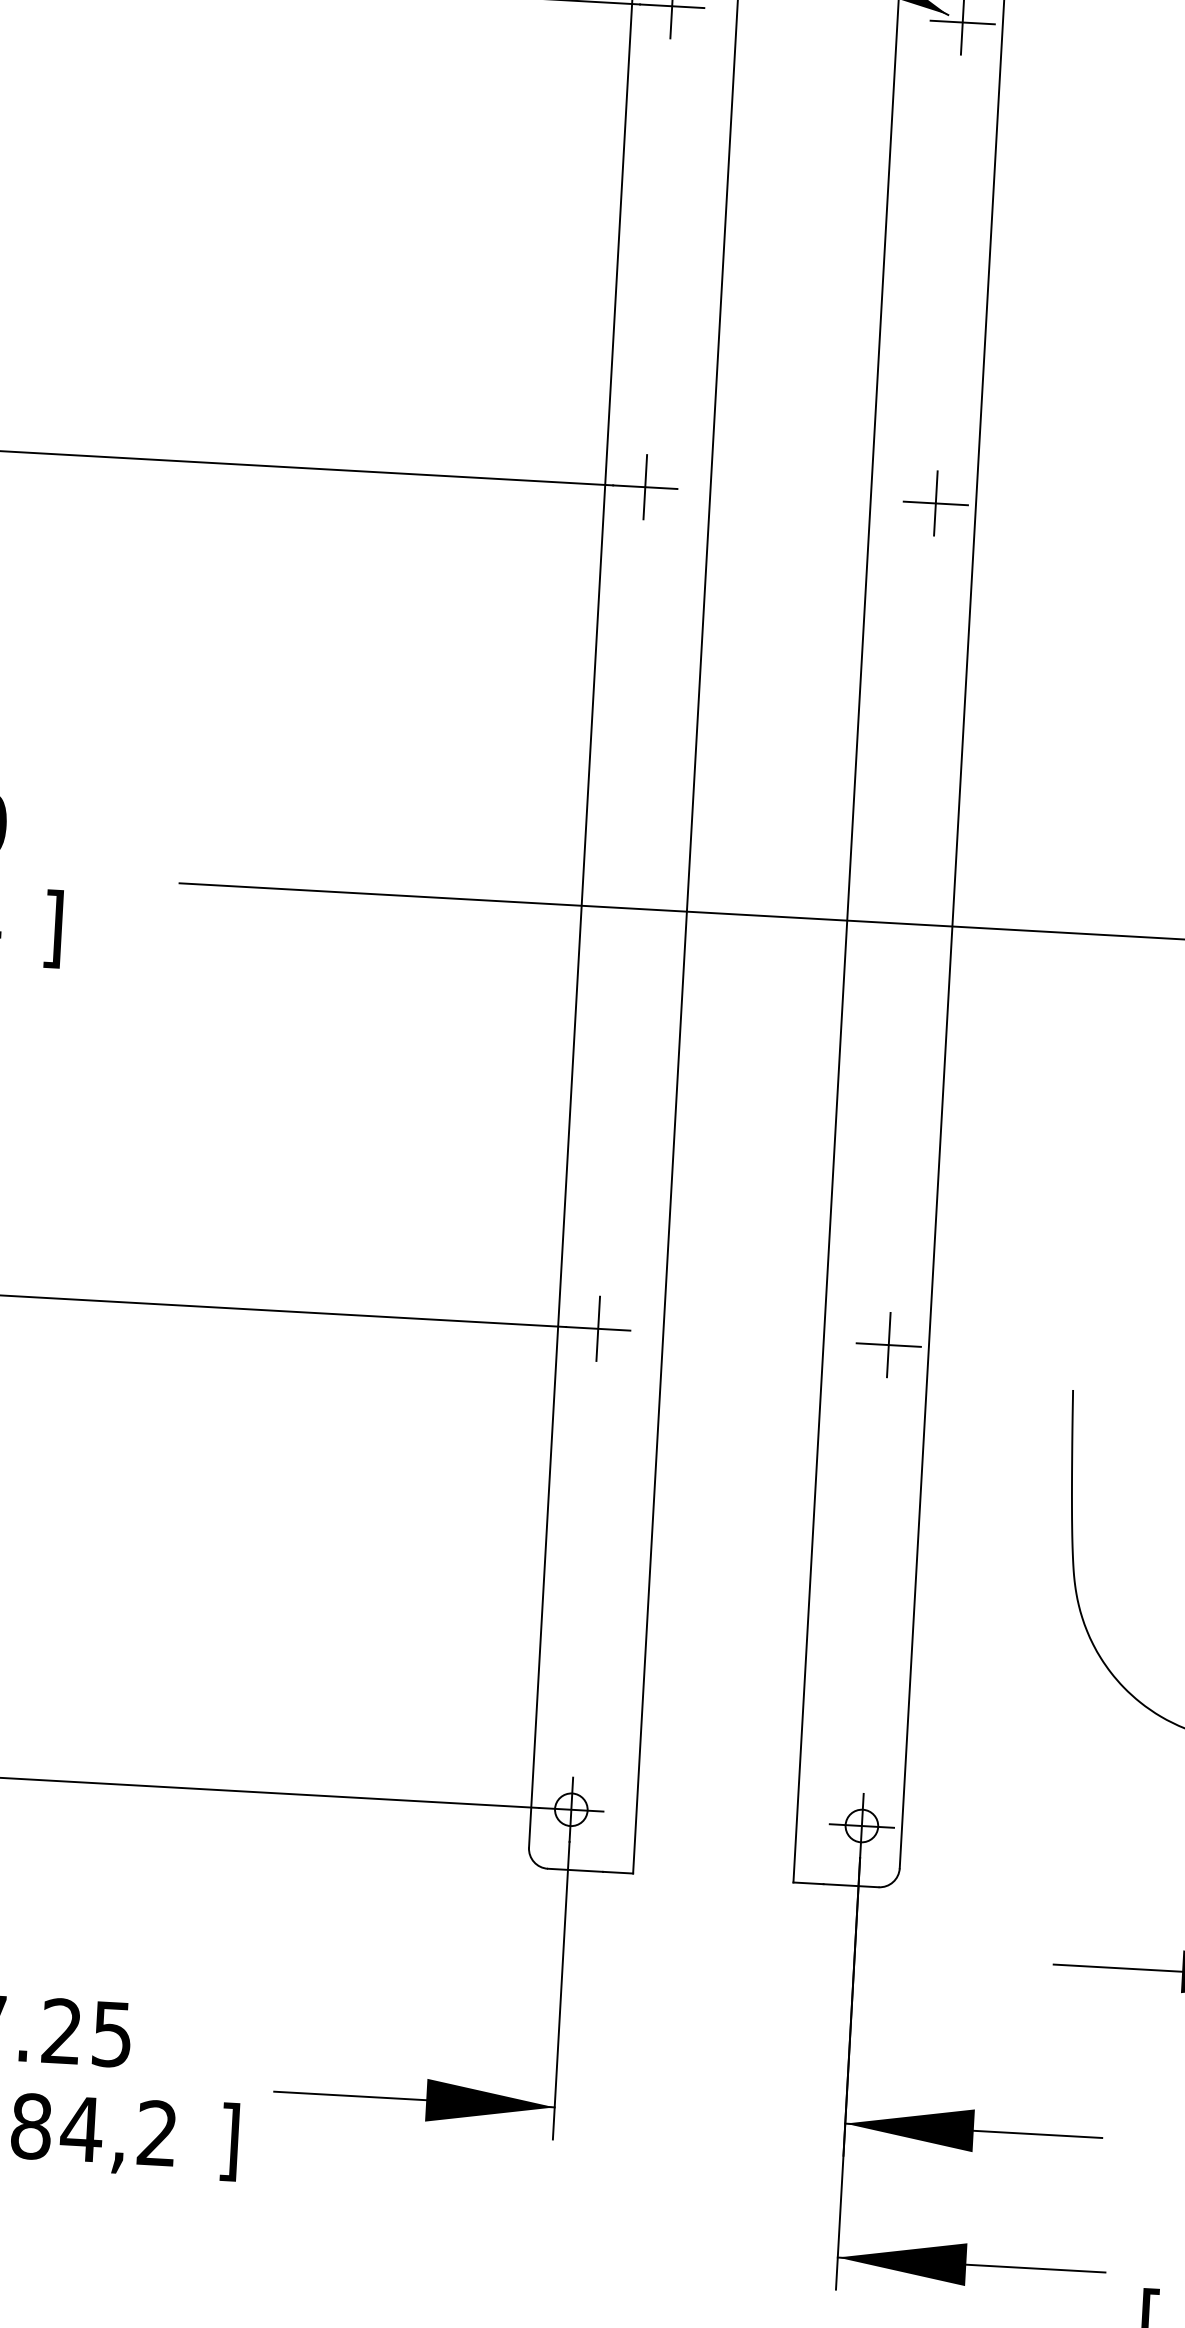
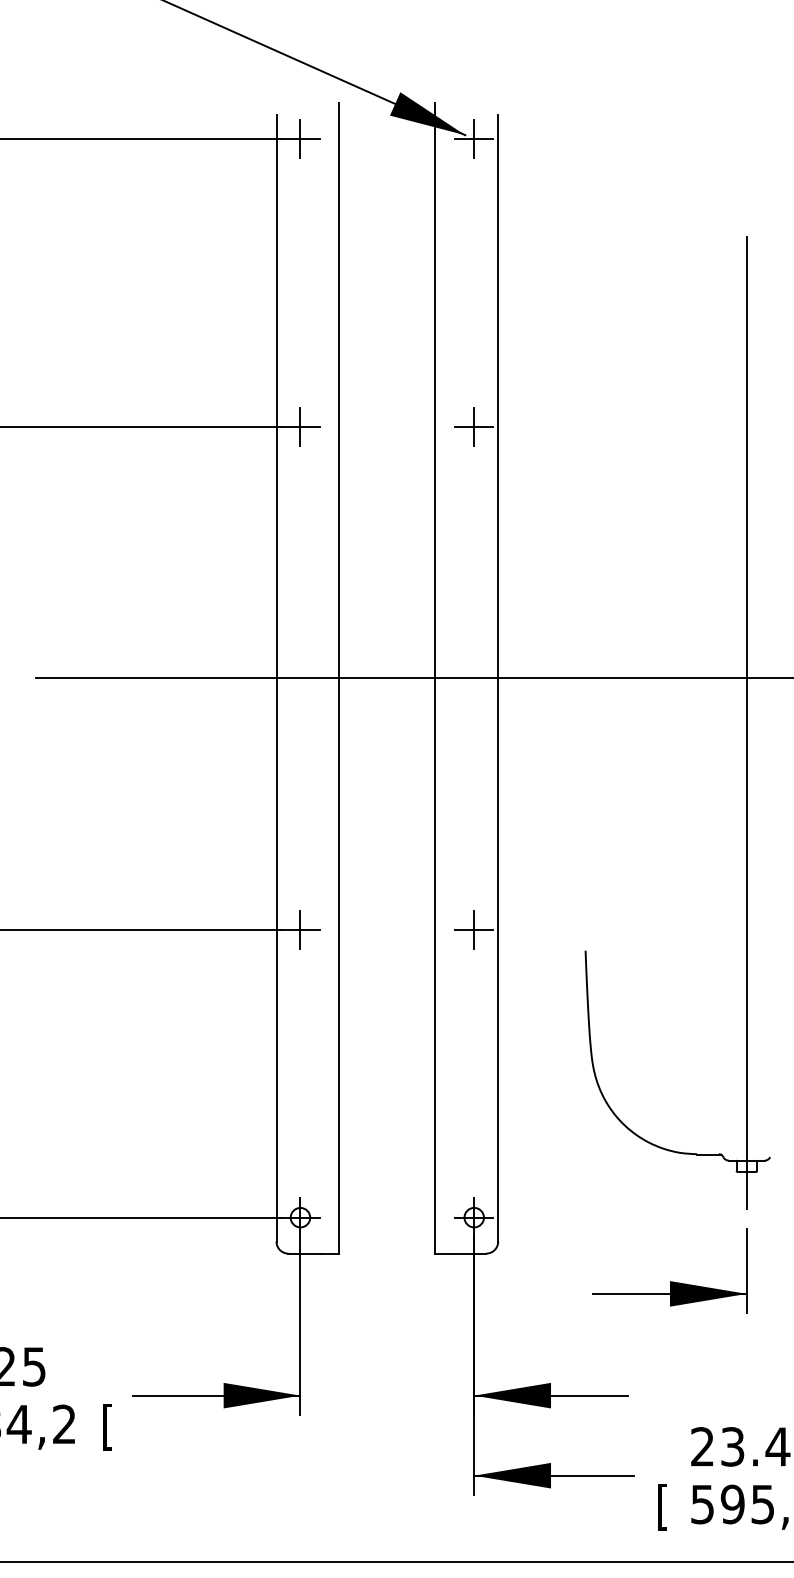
text: (229, 2142) -> (107, 1427), ] -> [

